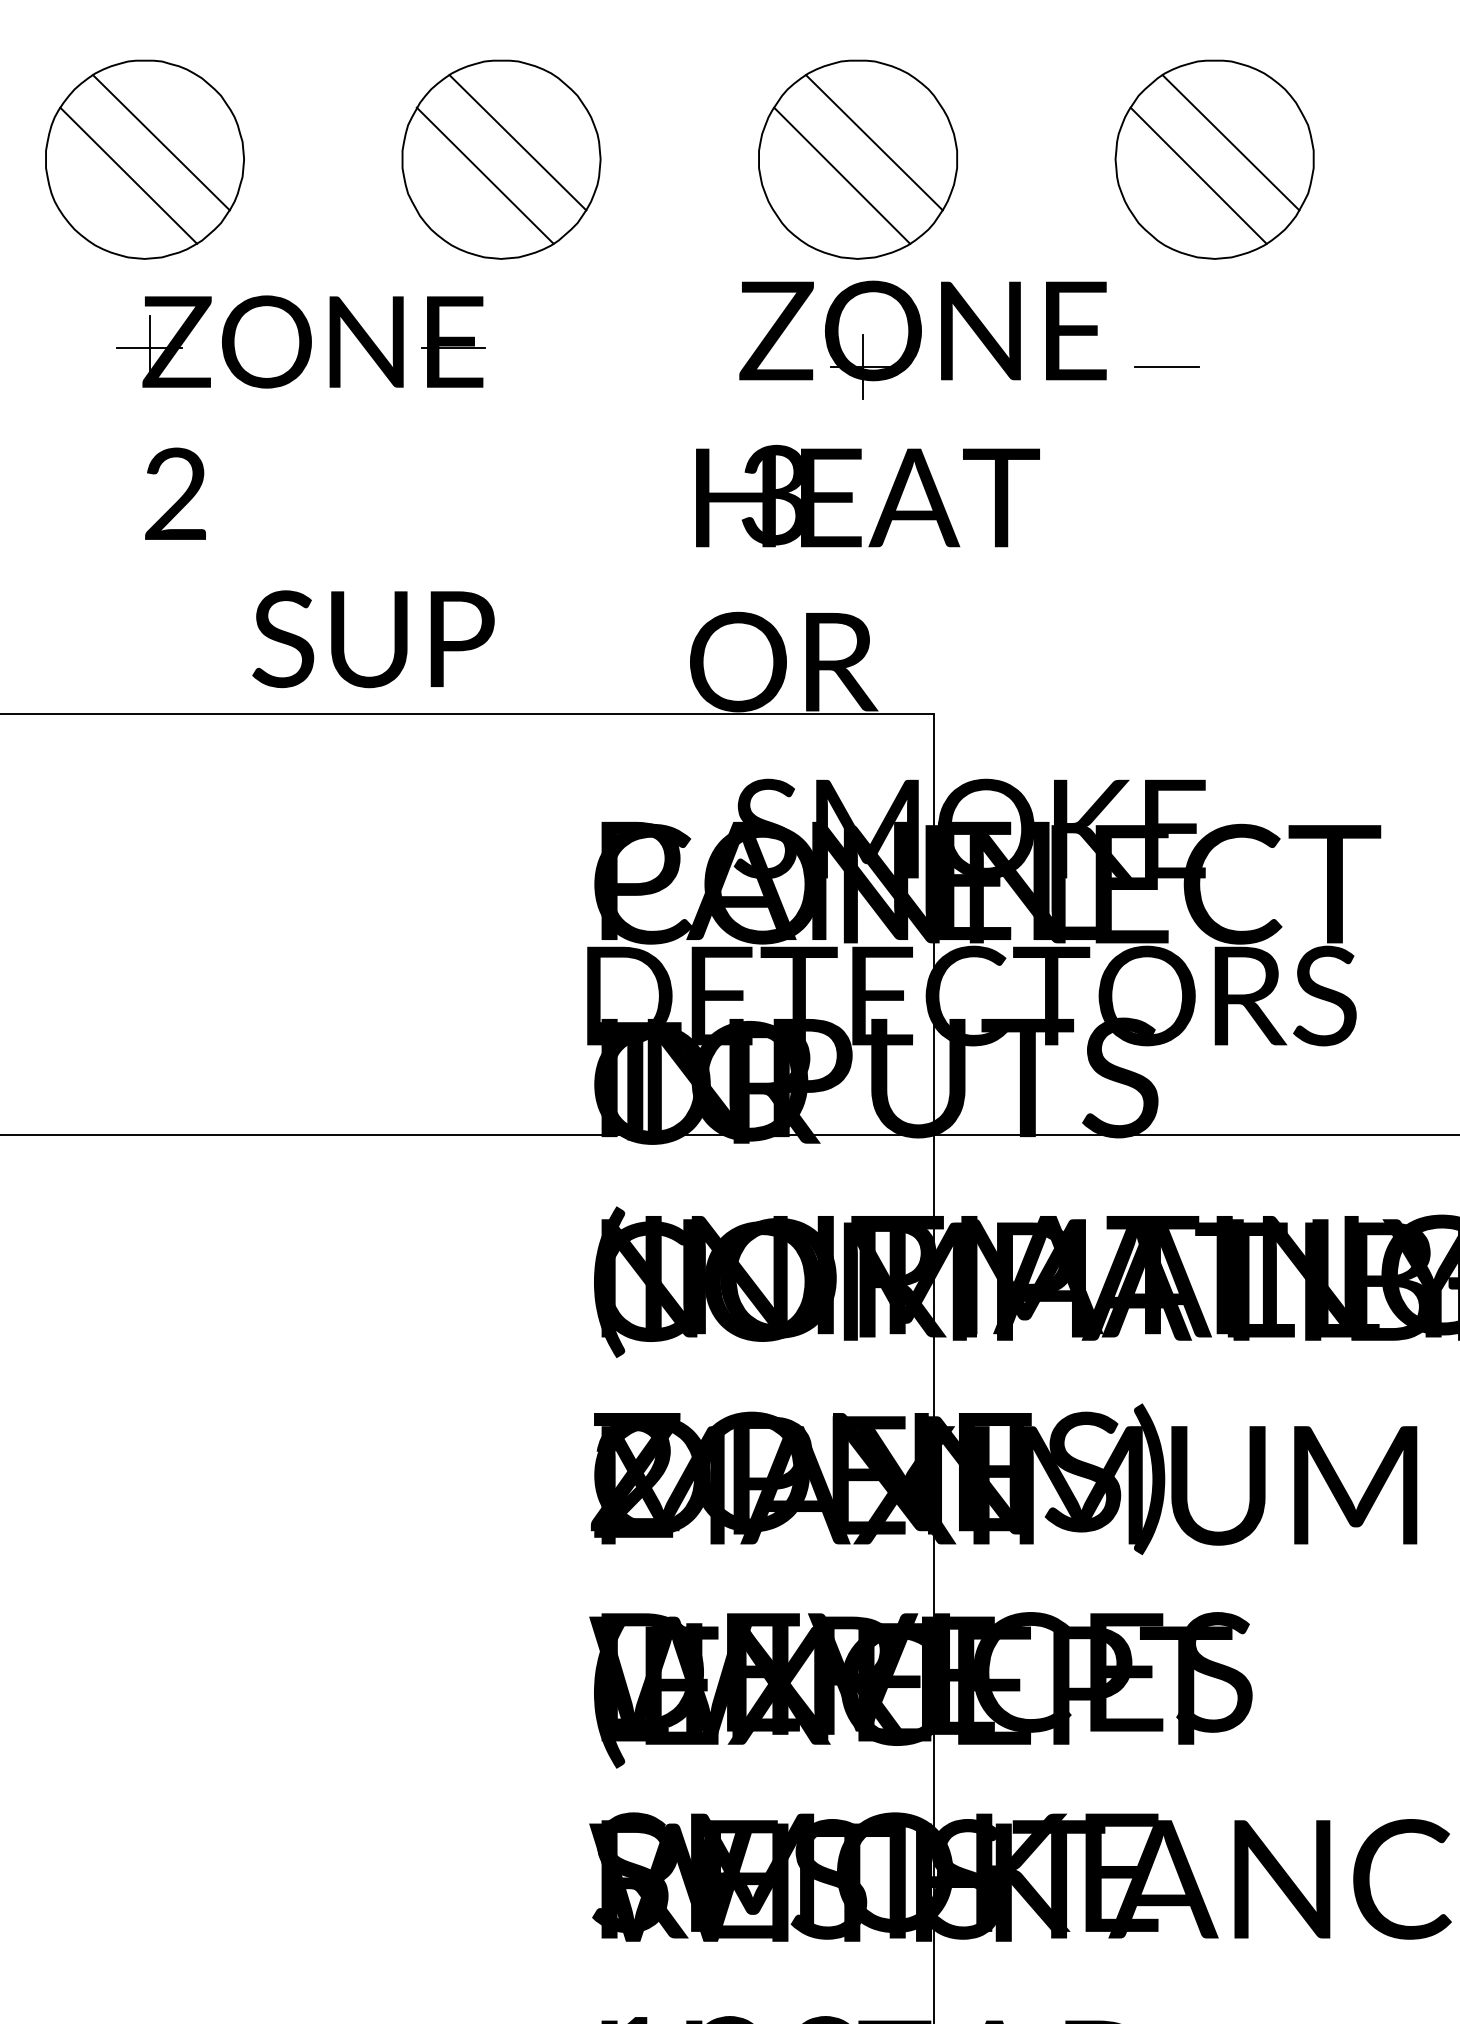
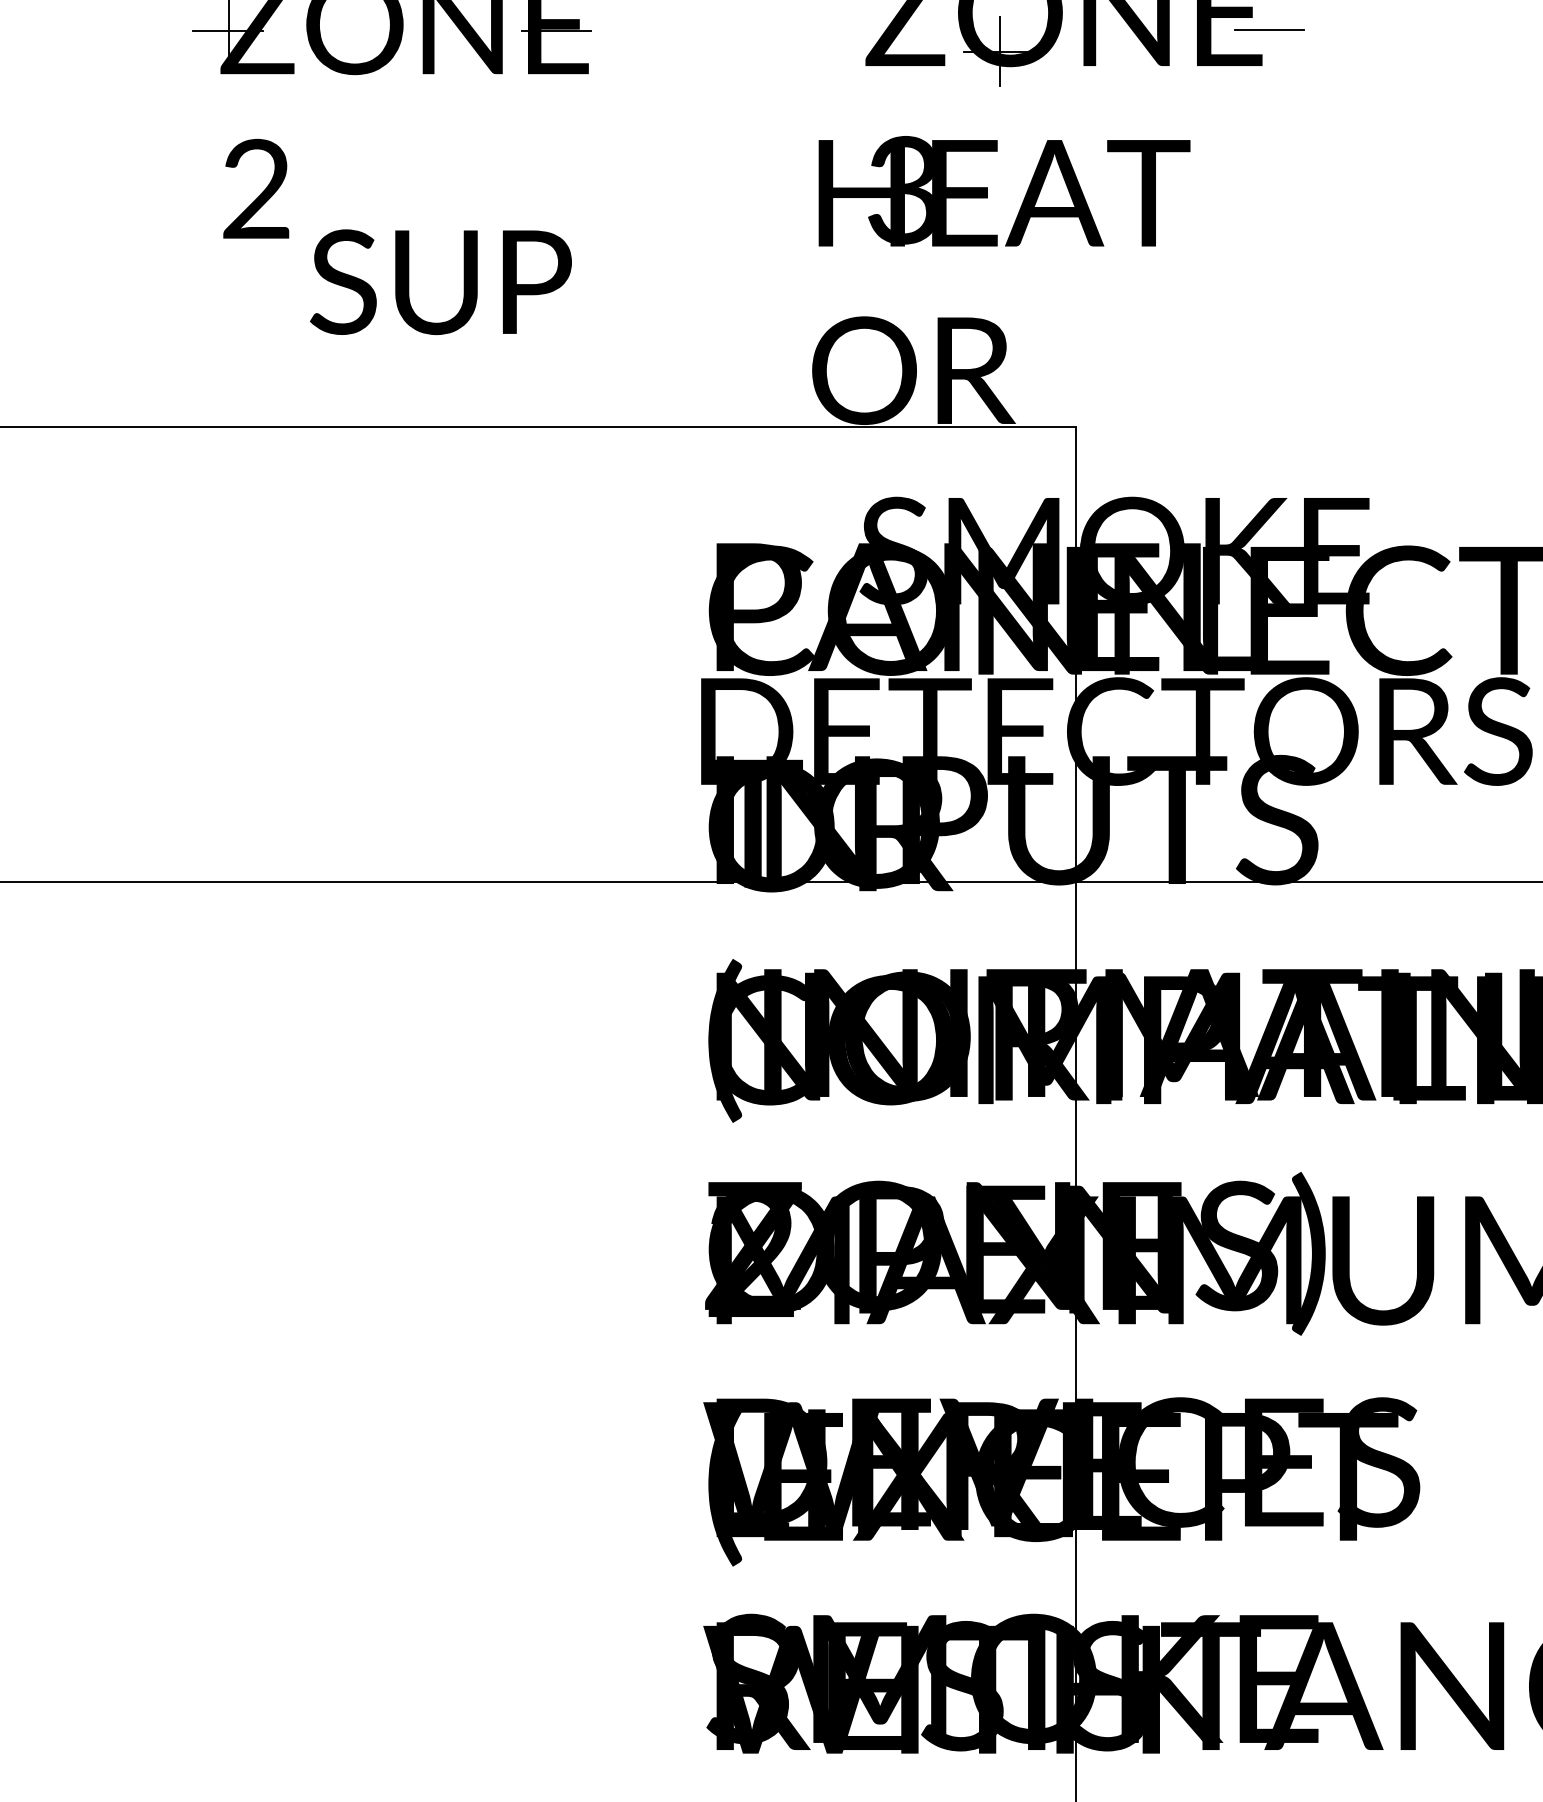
line: (1166, 366) -> (1268, 29), moved
text: (373, 639) -> (440, 282), moved

